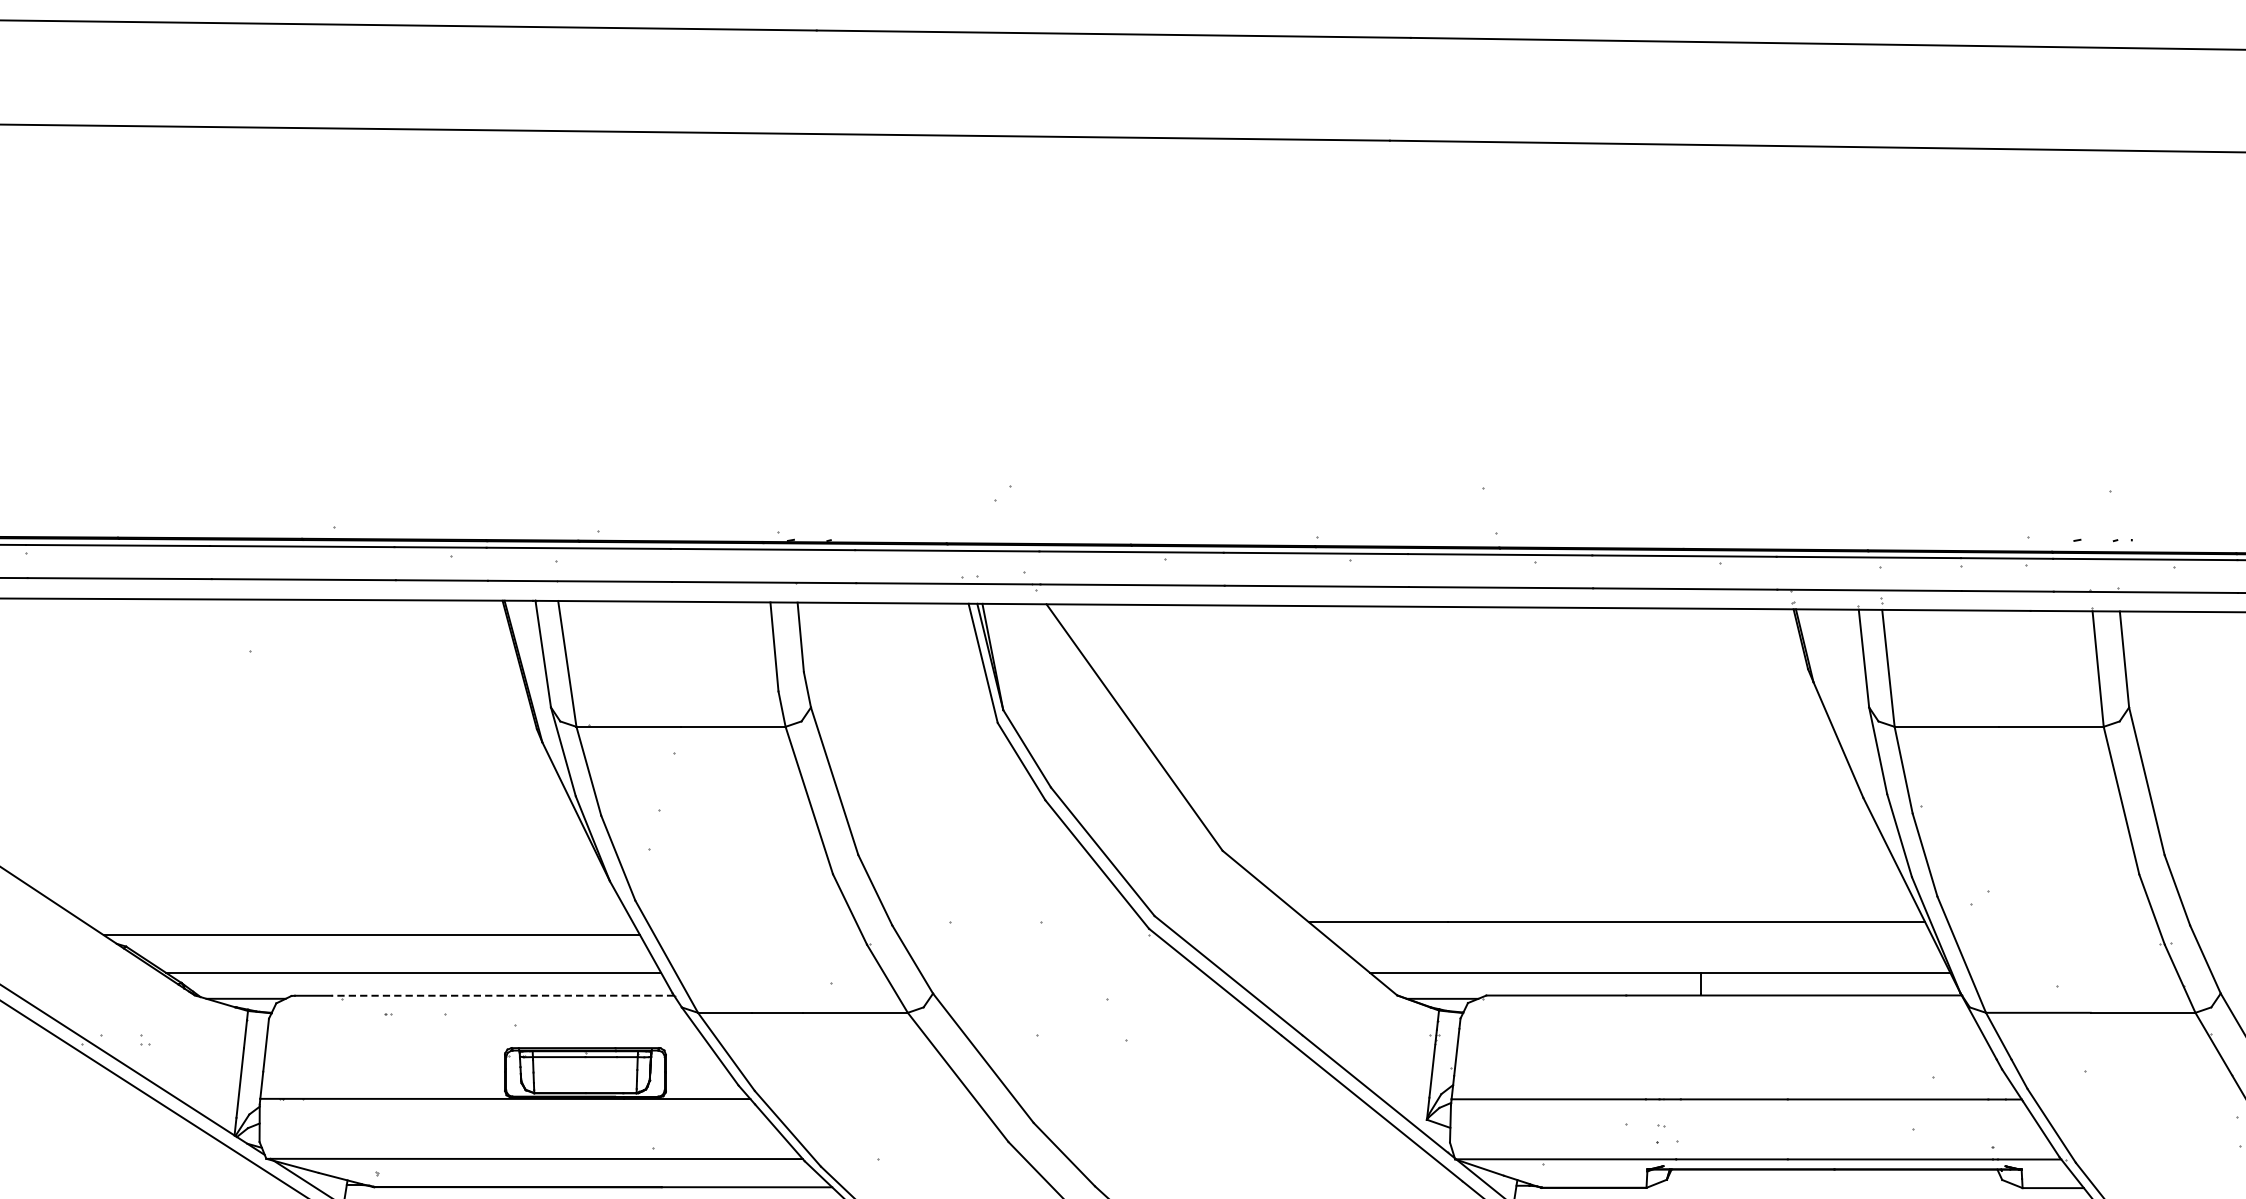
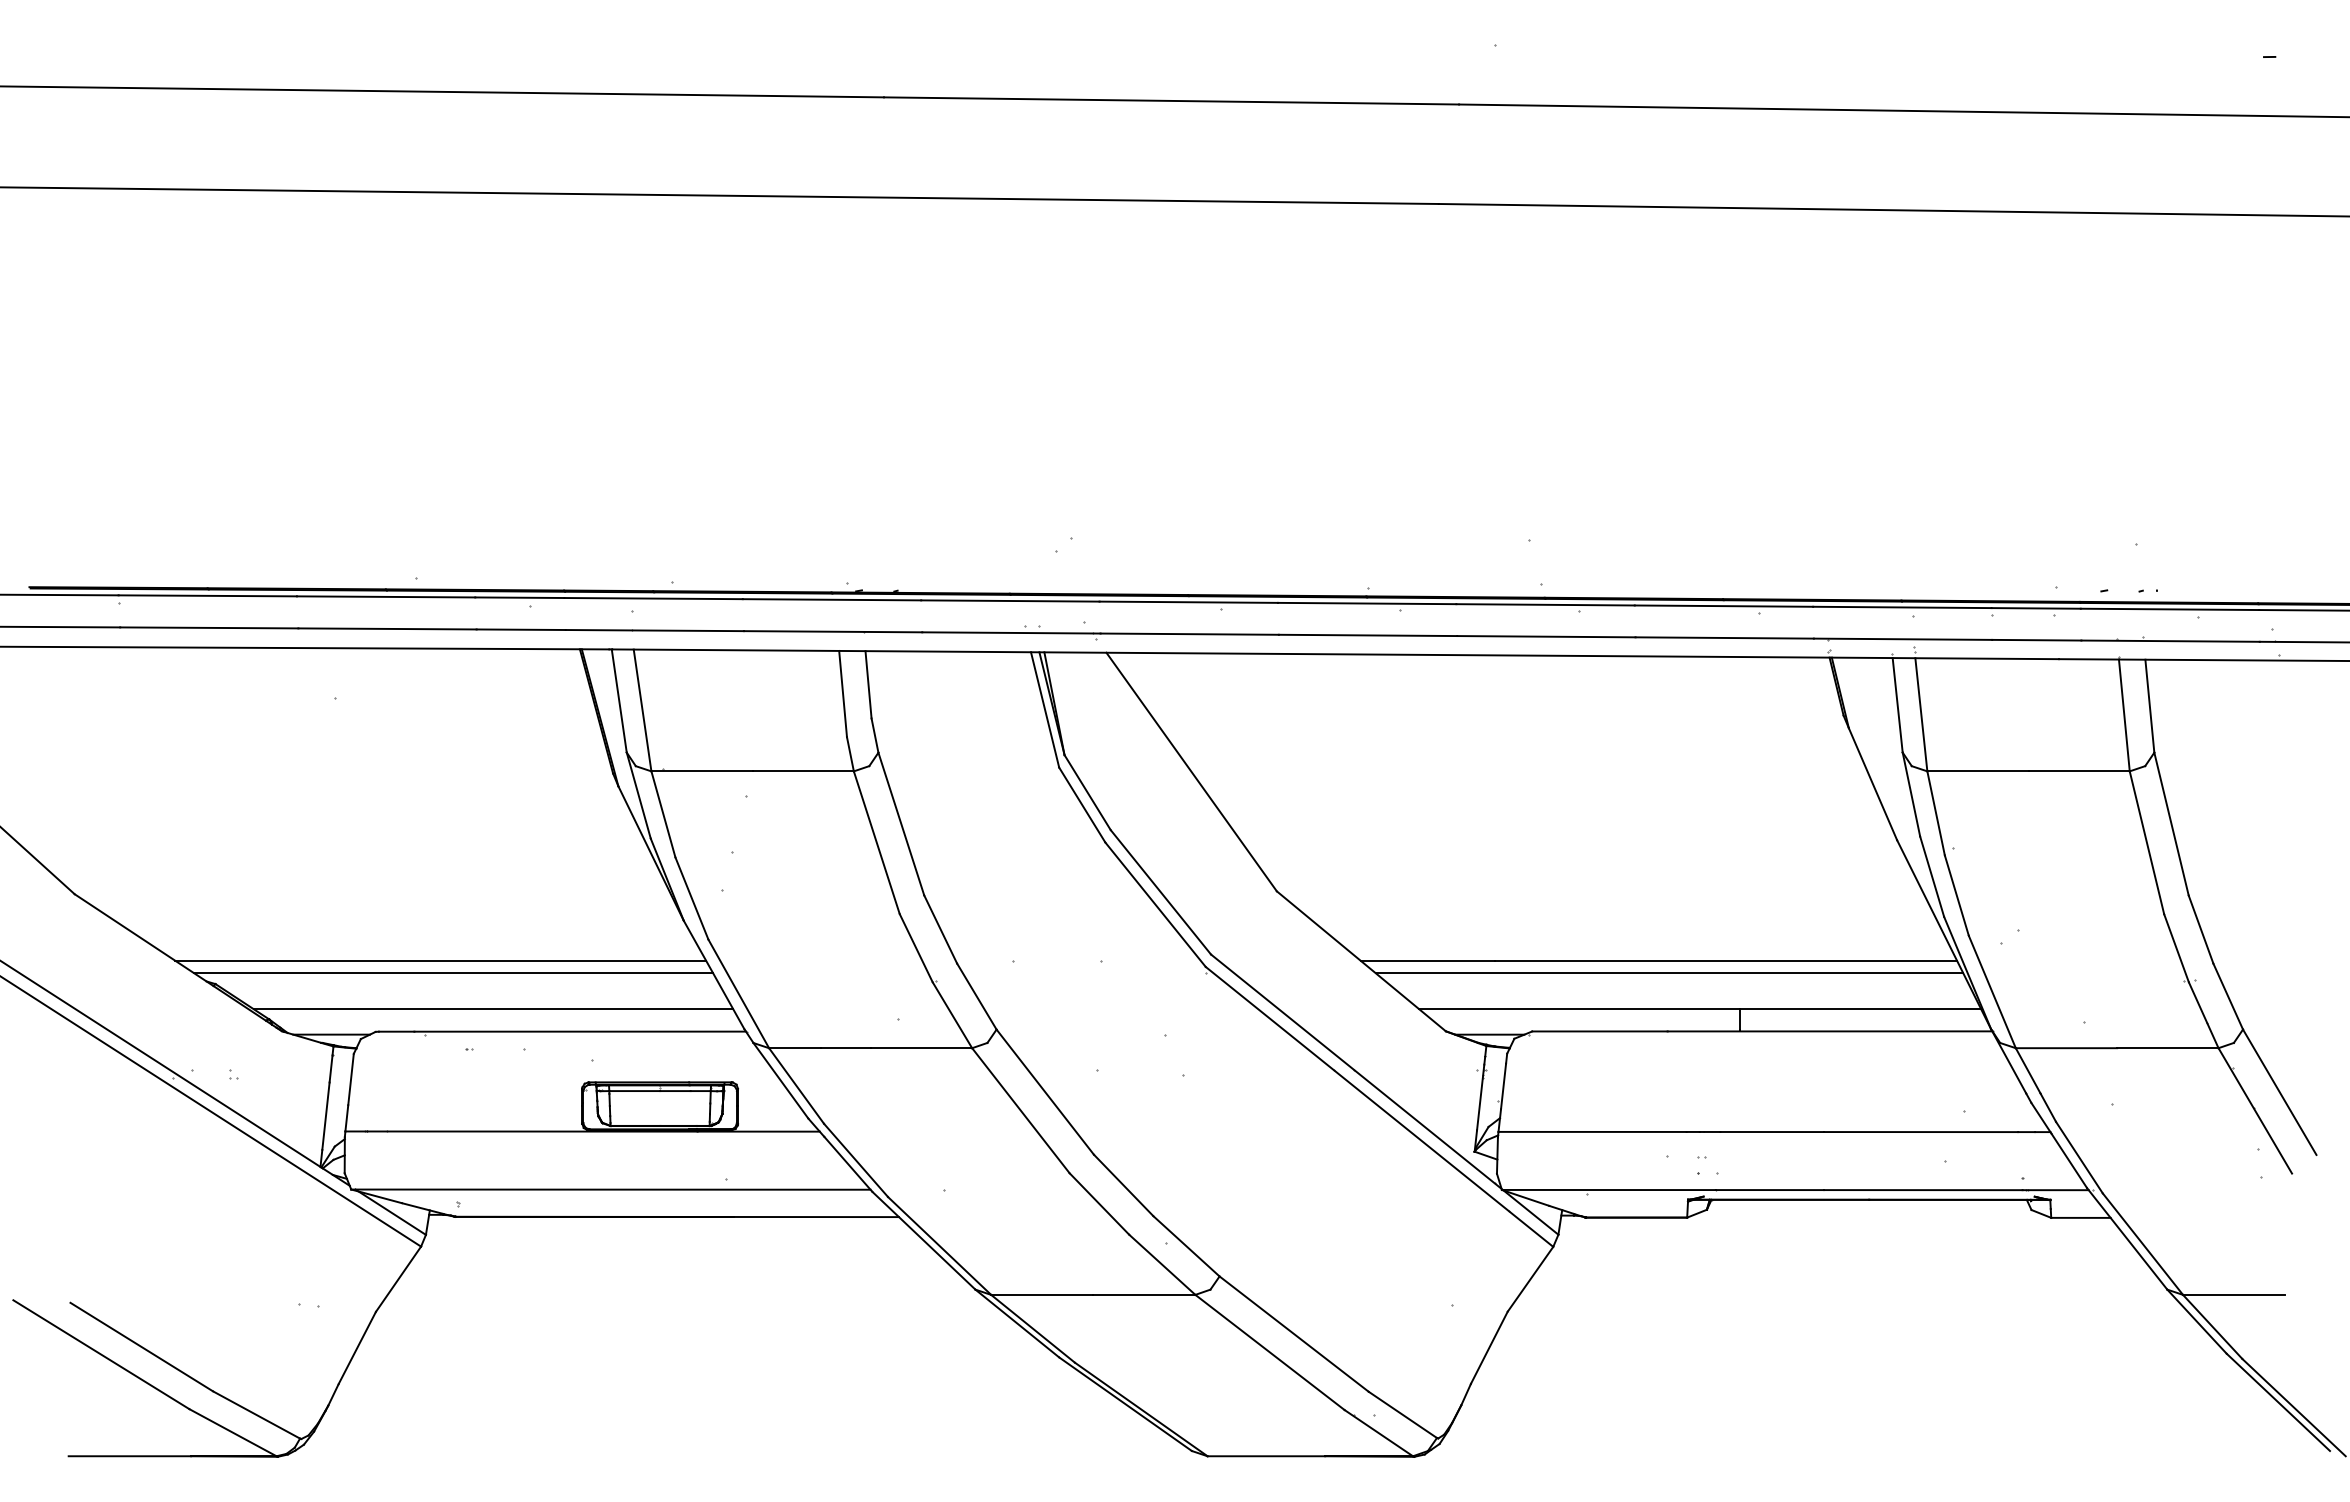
line: (358, 922) -> (440, 960), added
line: (1628, 935) -> (1669, 973), added
line: (503, 995) -> (580, 1031), dashed -> solid

